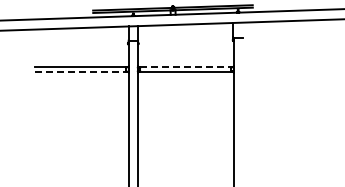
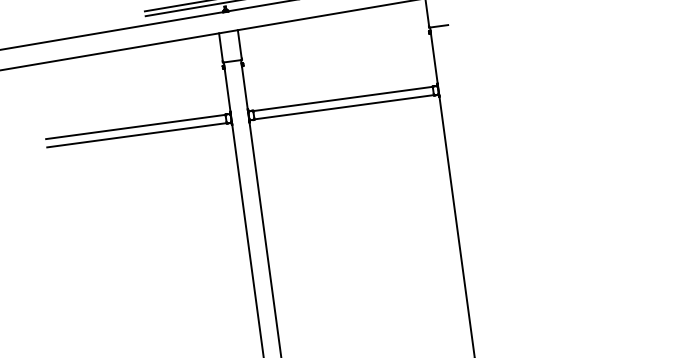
line: (186, 67) -> (344, 98), dashed -> solid
line: (81, 71) -> (138, 134), dashed -> solid

